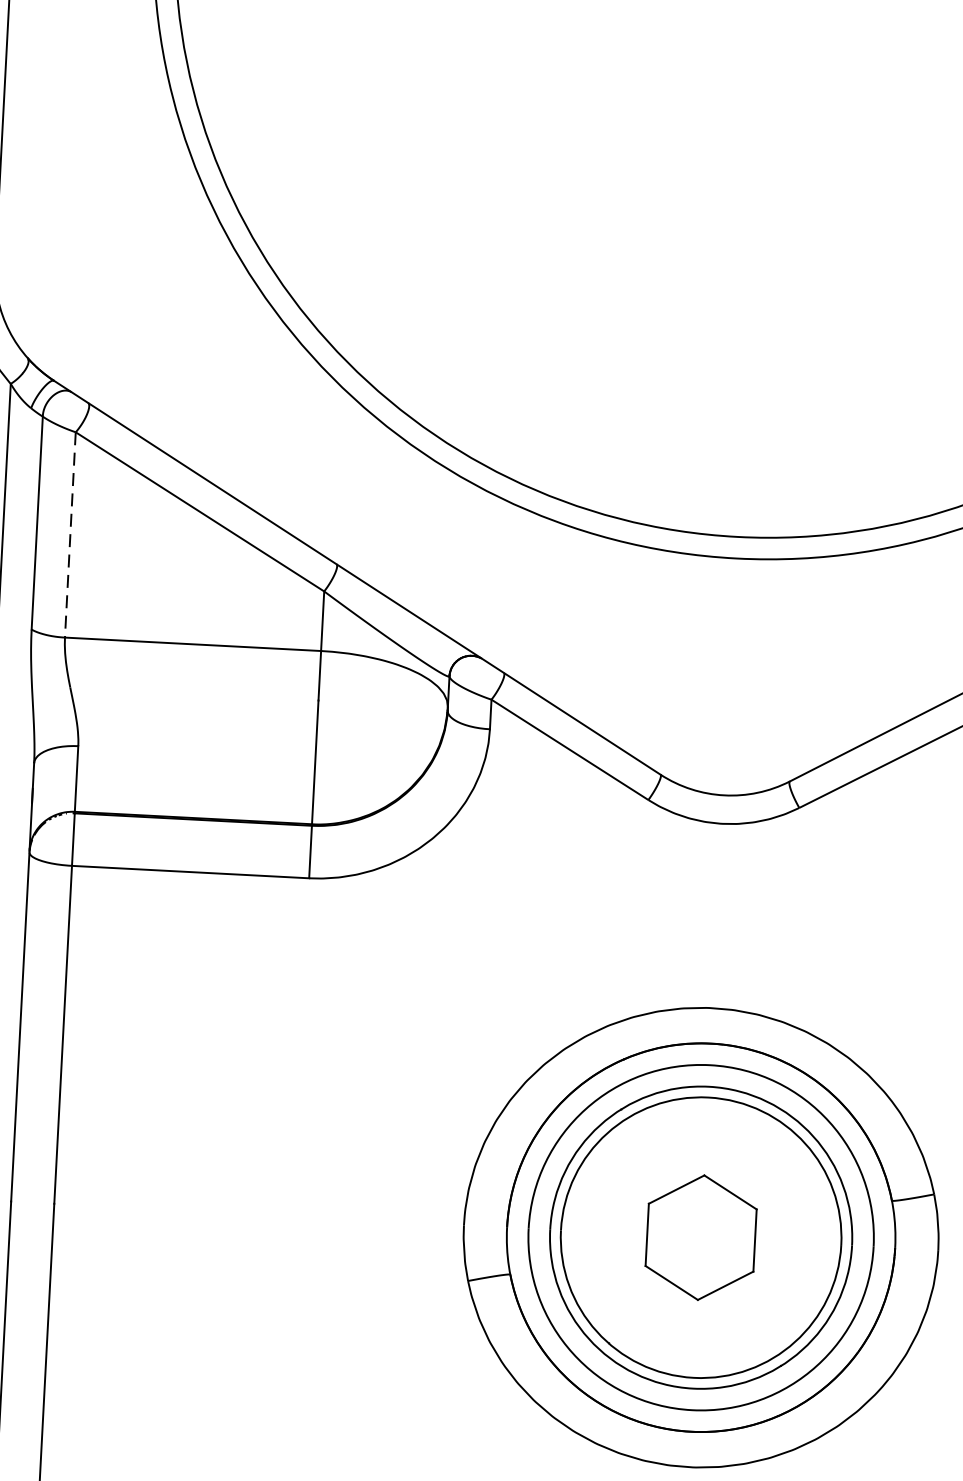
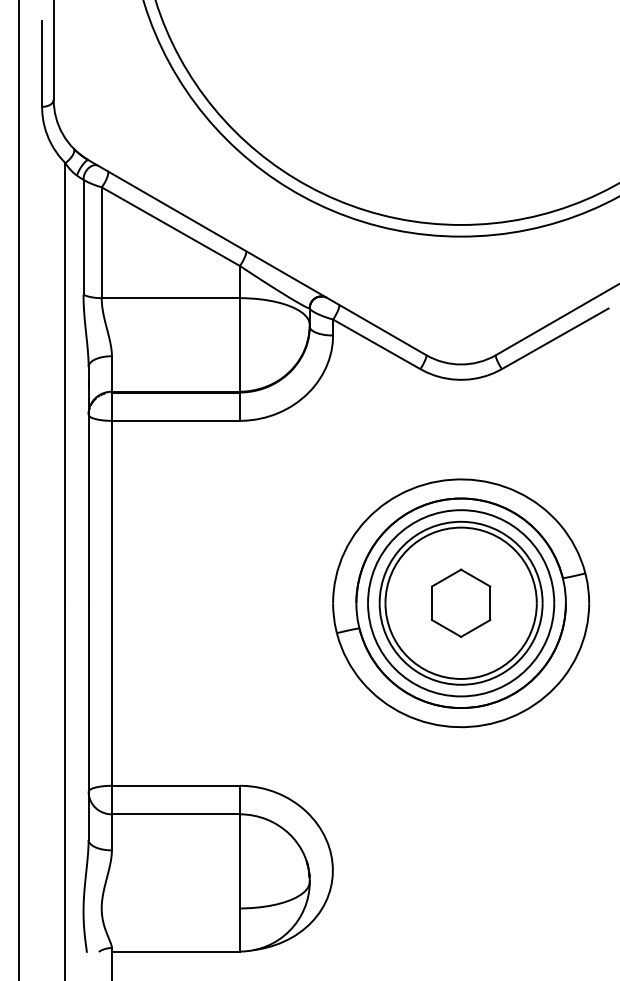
line: (69, 536) -> (101, 243), dashed -> solid

